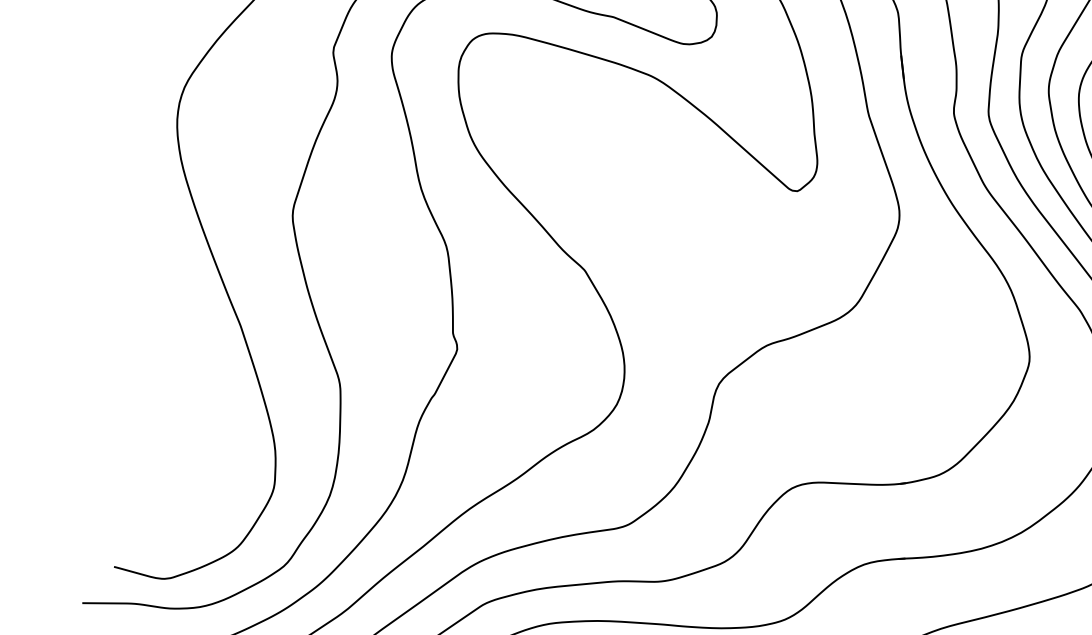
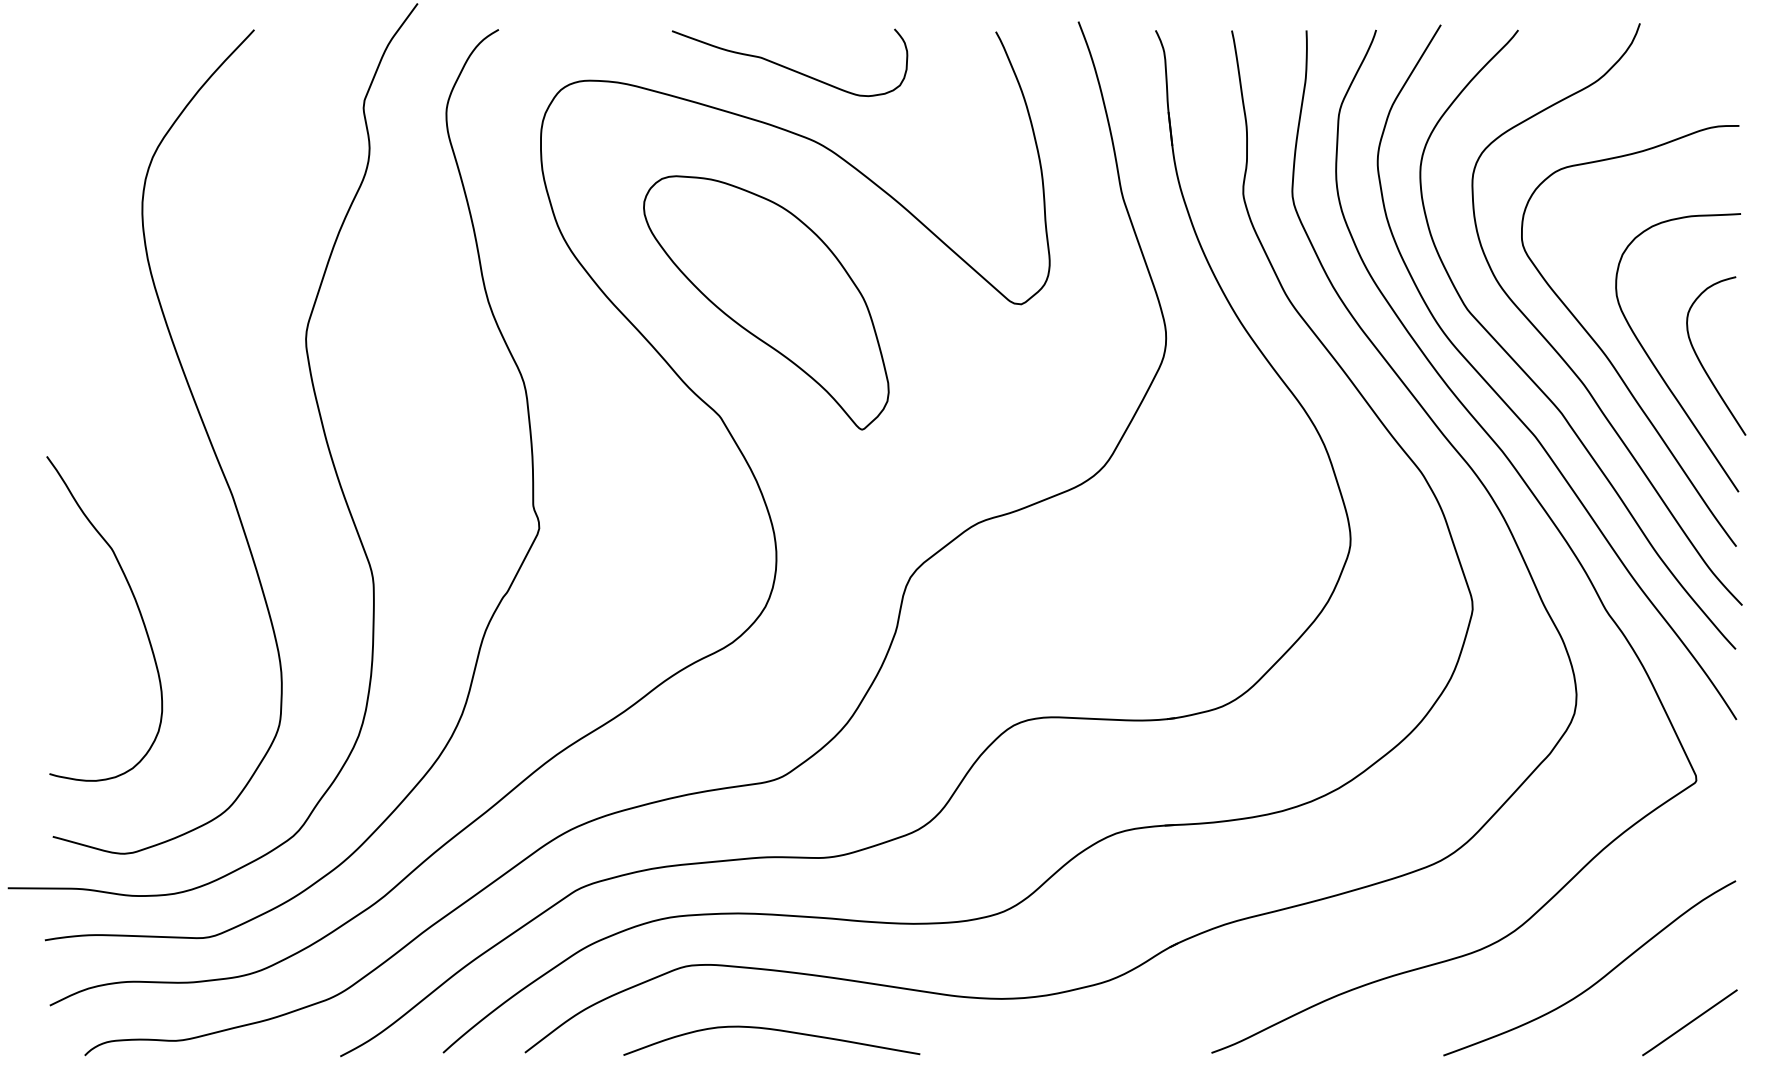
part: (617, 189) -> (766, 302), added
curve: (172, 402) -> (135, 603), added

